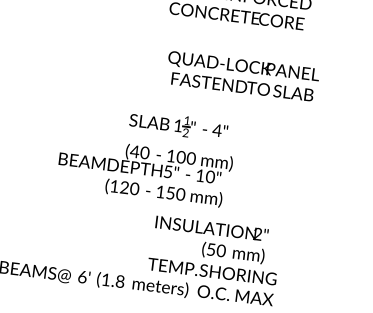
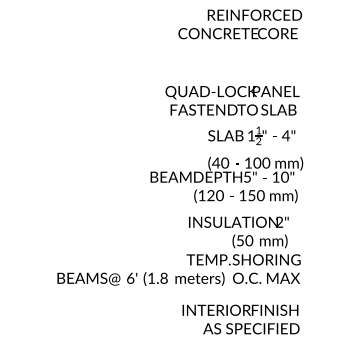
text: (242, 76) -> (232, 100), moved
part: (146, 154) -> (226, 164), moved

